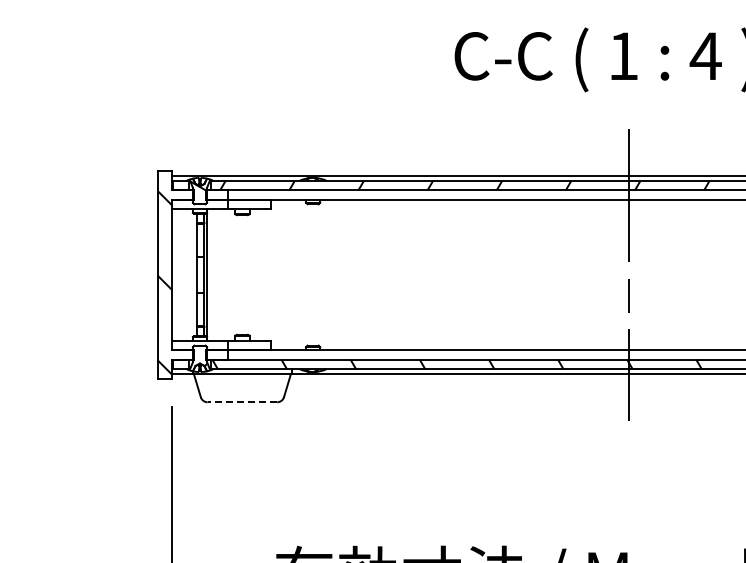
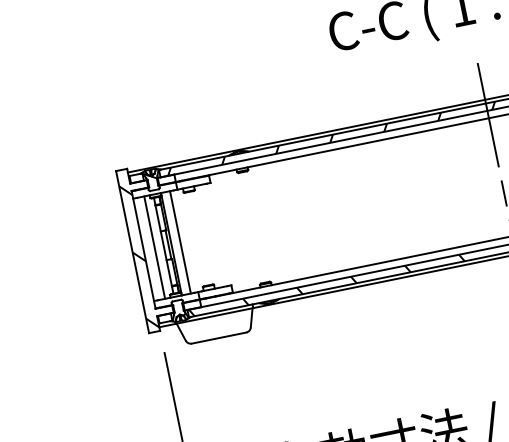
line: (185, 274) -> (154, 247), added
line: (218, 274) -> (180, 242), added
line: (242, 402) -> (219, 338), dashed -> solid

